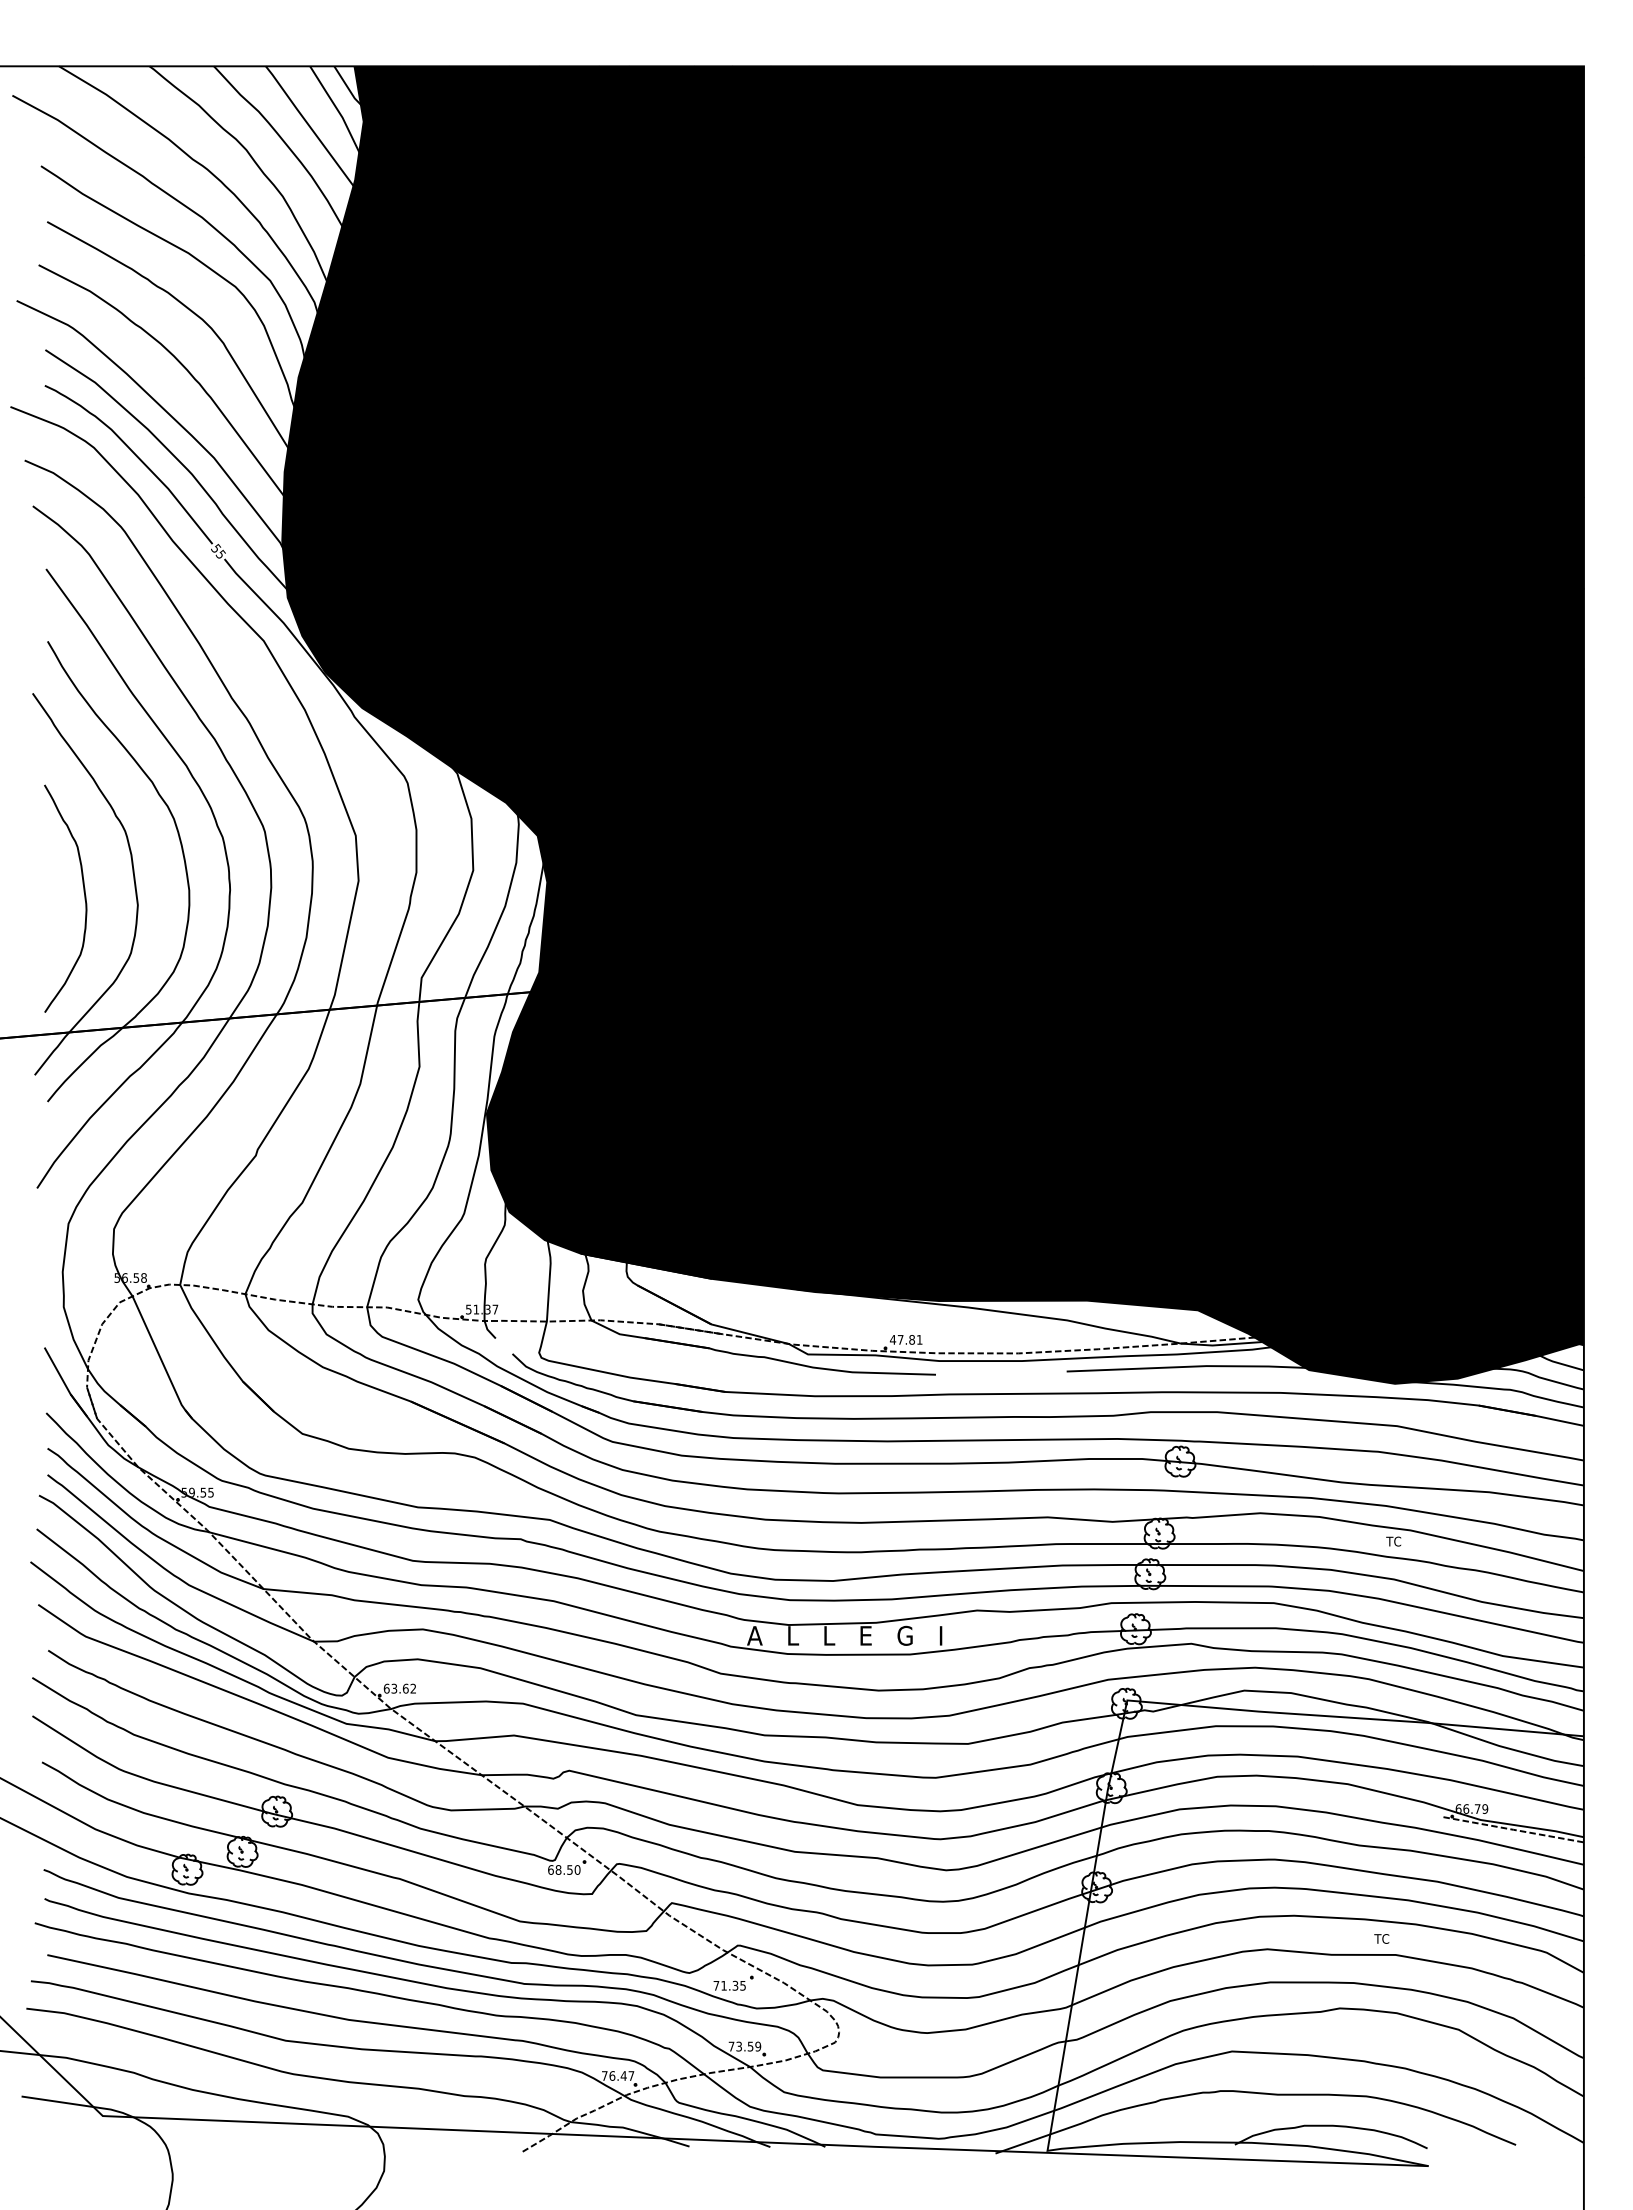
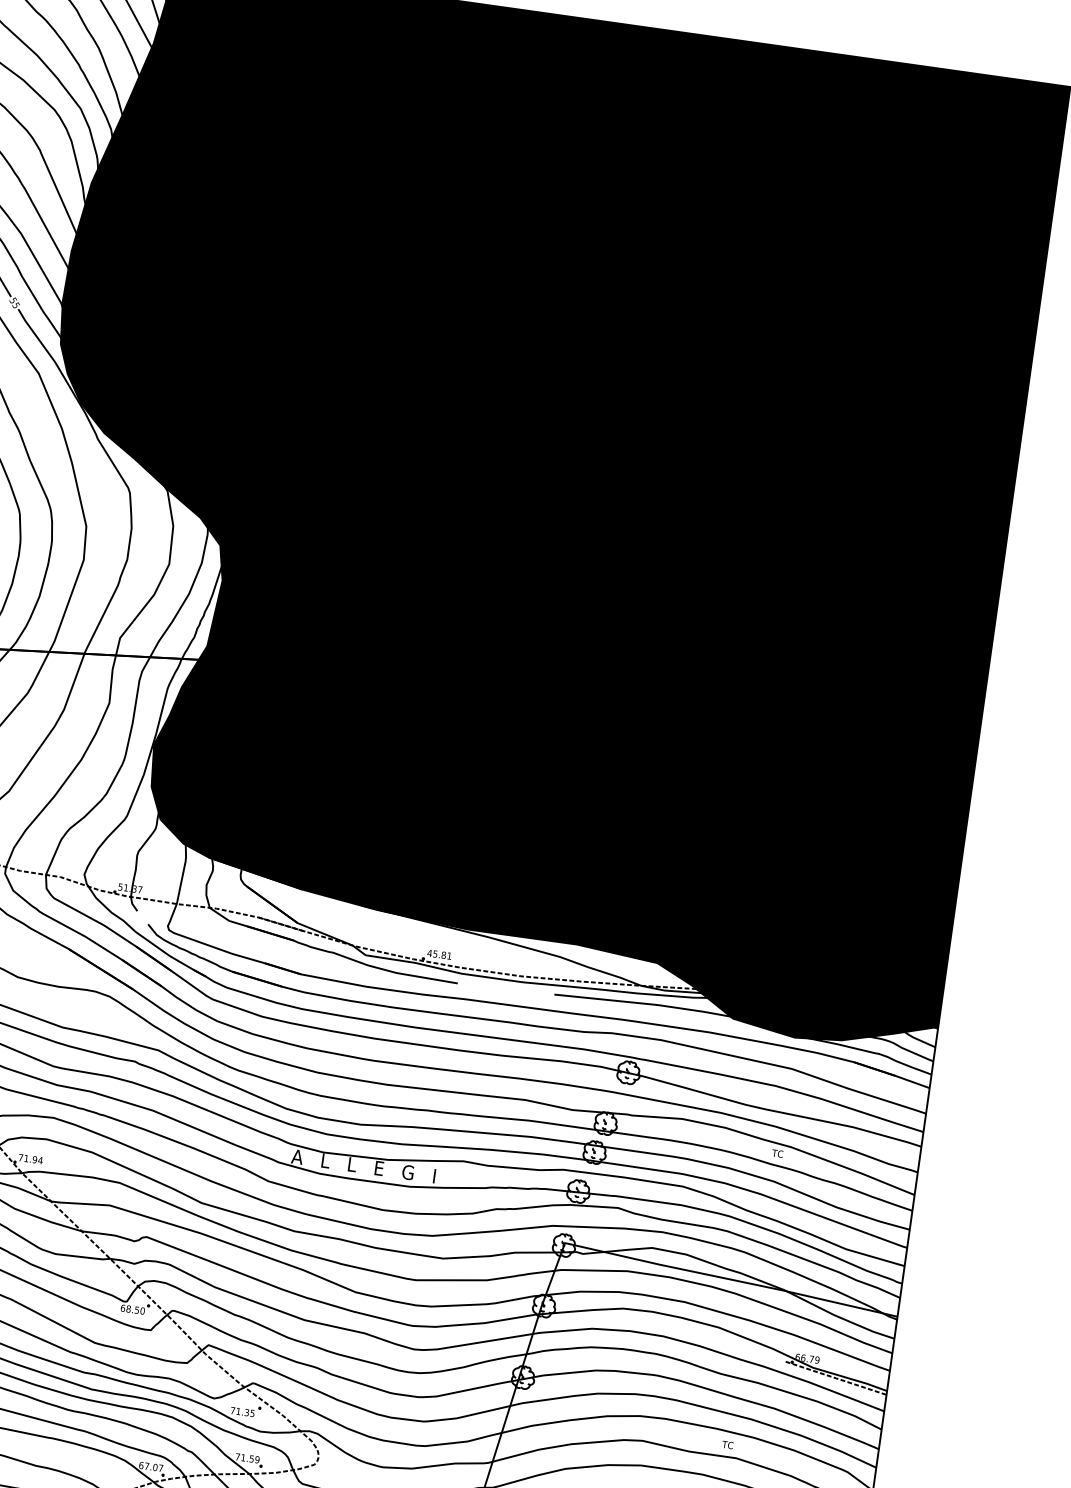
text: (900, 1339) -> (435, 953), 47.81 -> 45.81
text: (399, 1688) -> (30, 1158), 63.62 -> 71.94
text: (738, 2046) -> (242, 1457), 73.59 -> 71.59
text: (613, 2075) -> (147, 1466), 76.47 -> 67.07

